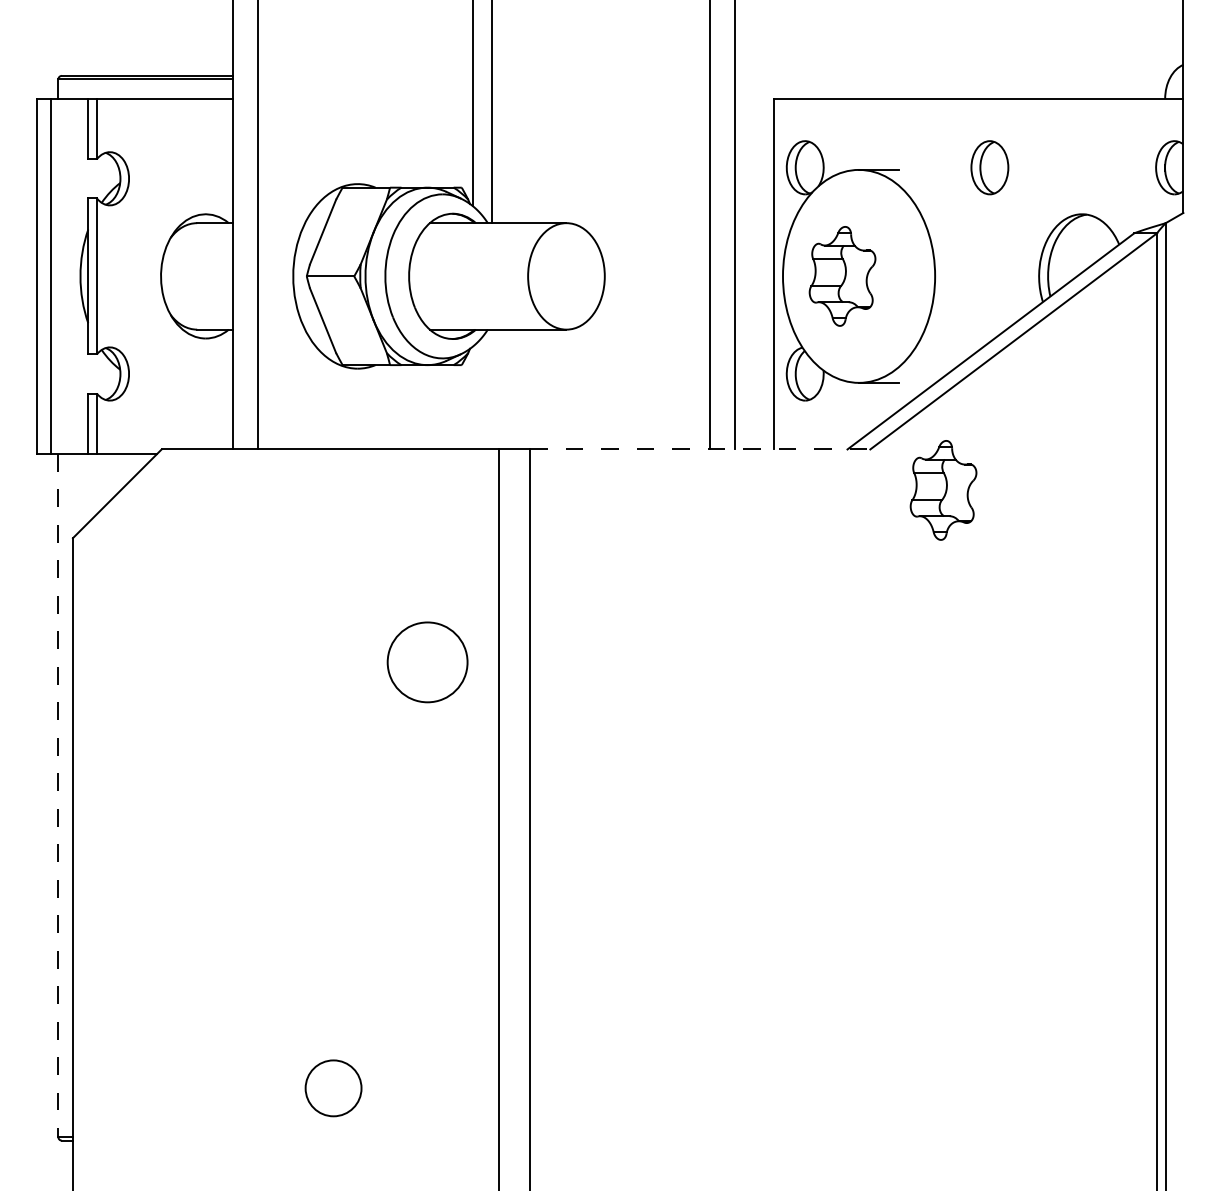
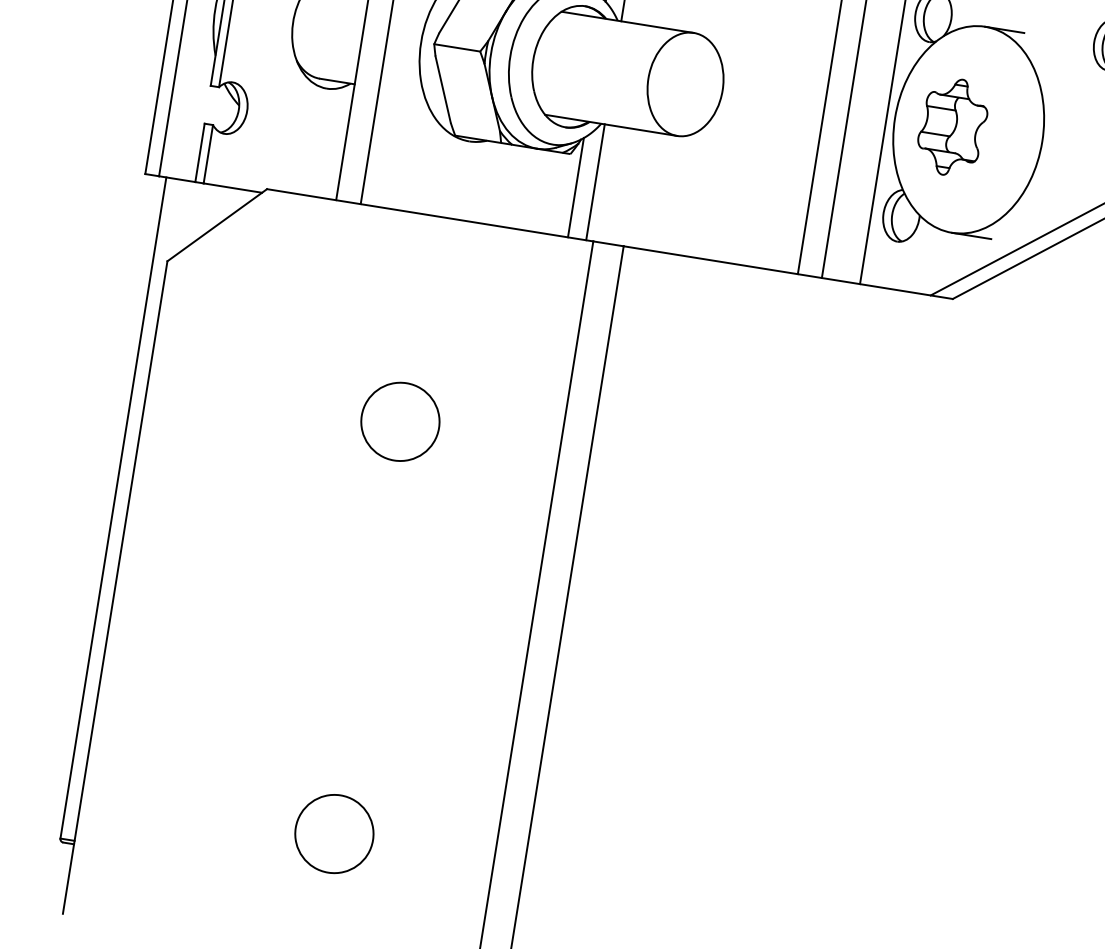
line: (491, 389) -> (595, 182), added
line: (472, 397) -> (575, 187), added
line: (700, 449) -> (788, 272), dashed -> solid
part: (943, 490) -> (1017, 350), removed
circle: (427, 662) -> (400, 421), moved
line: (58, 795) -> (113, 508), dashed -> solid
circle: (333, 1088) -> (334, 834), size x1.43

